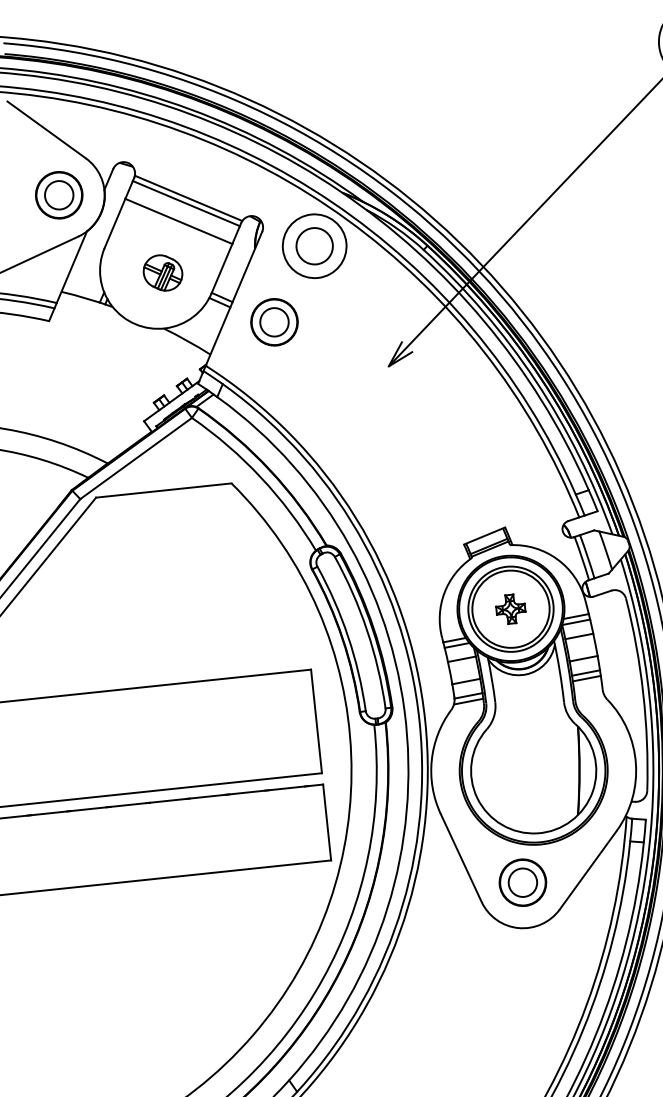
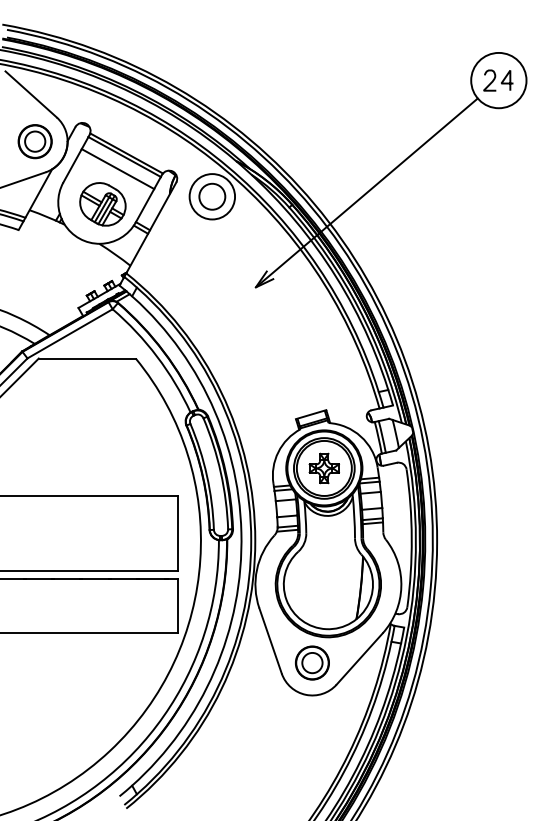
part: (162, 273) -> (102, 204), size x1.67
part: (273, 322) -> (177, 247), removed
part: (509, 609) -> (323, 468), size x1.43

